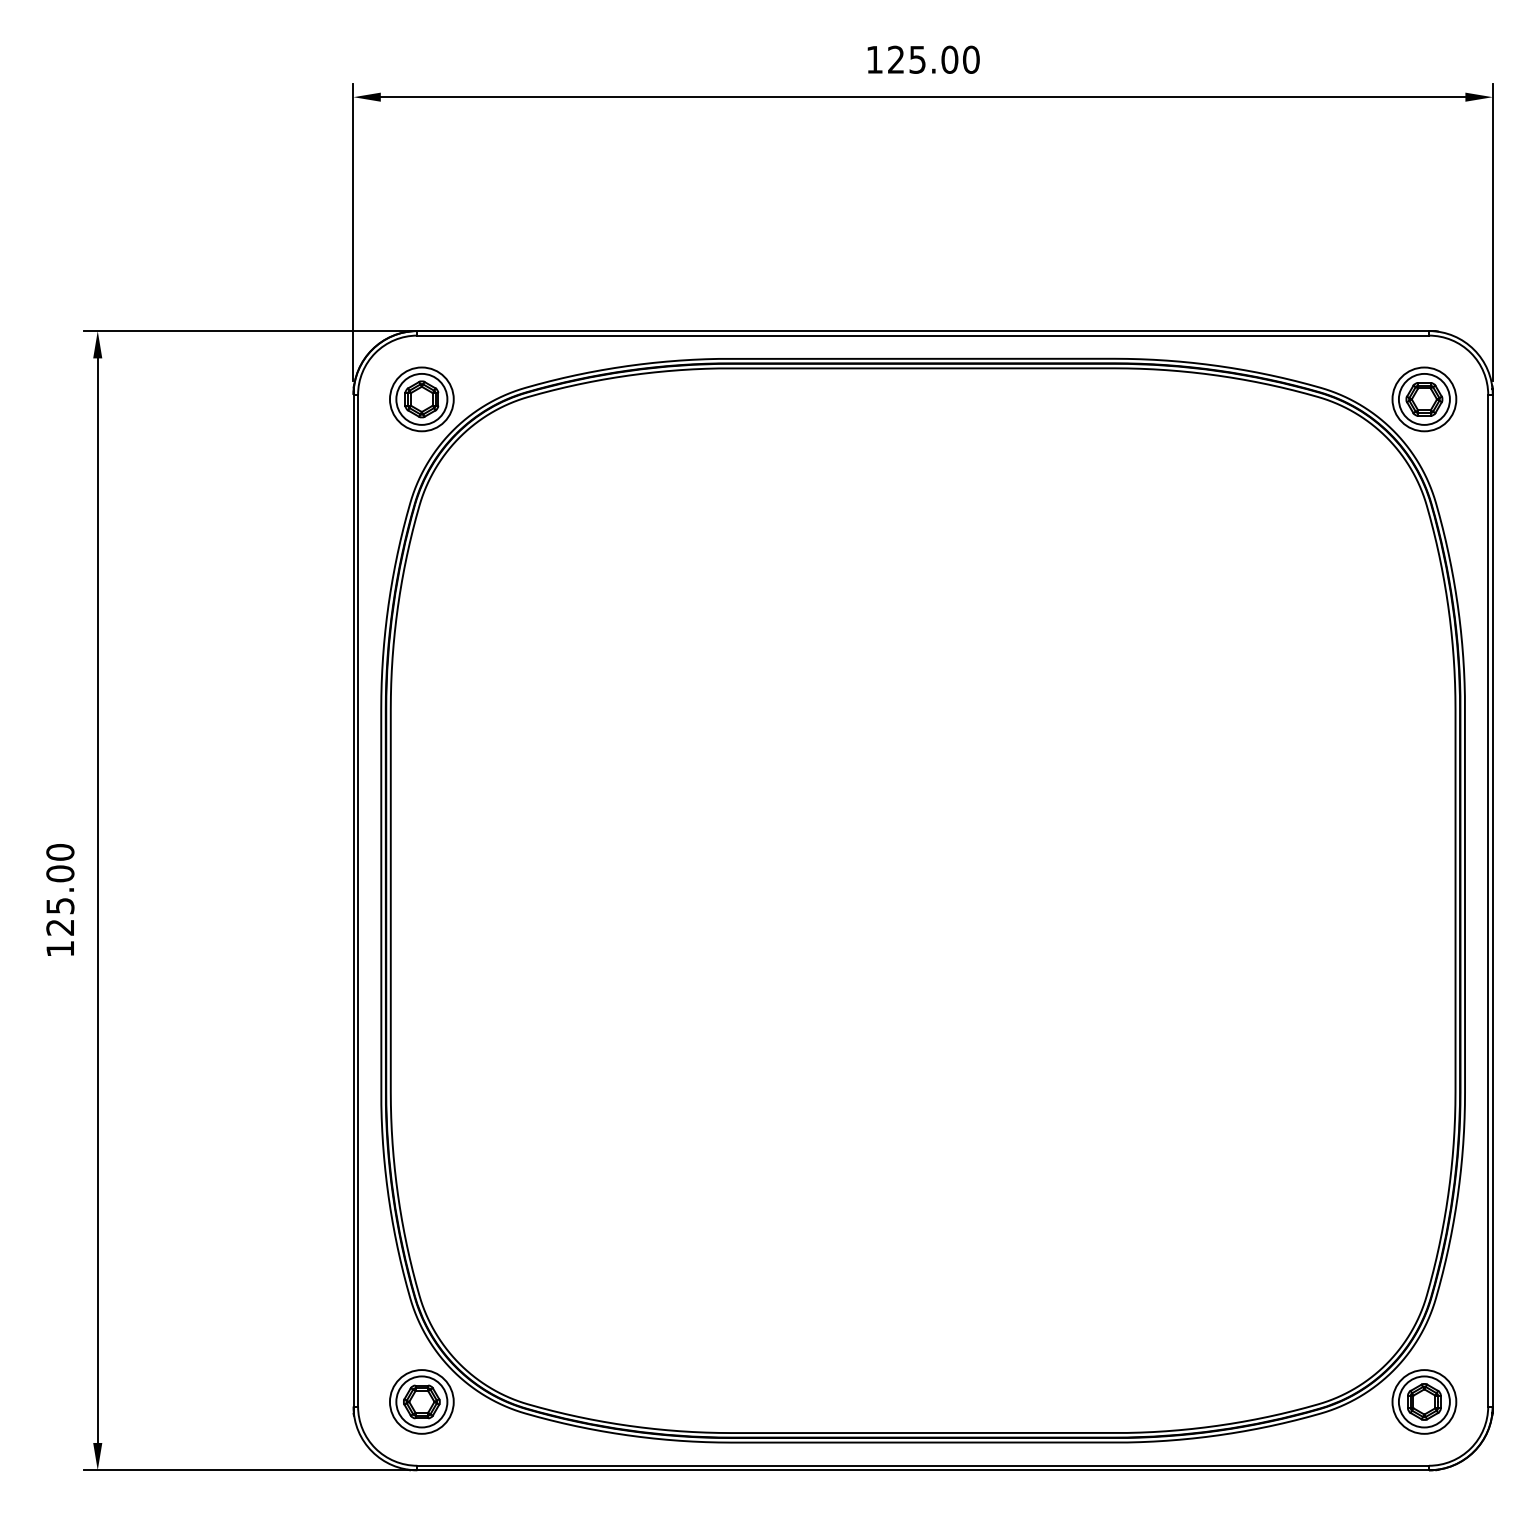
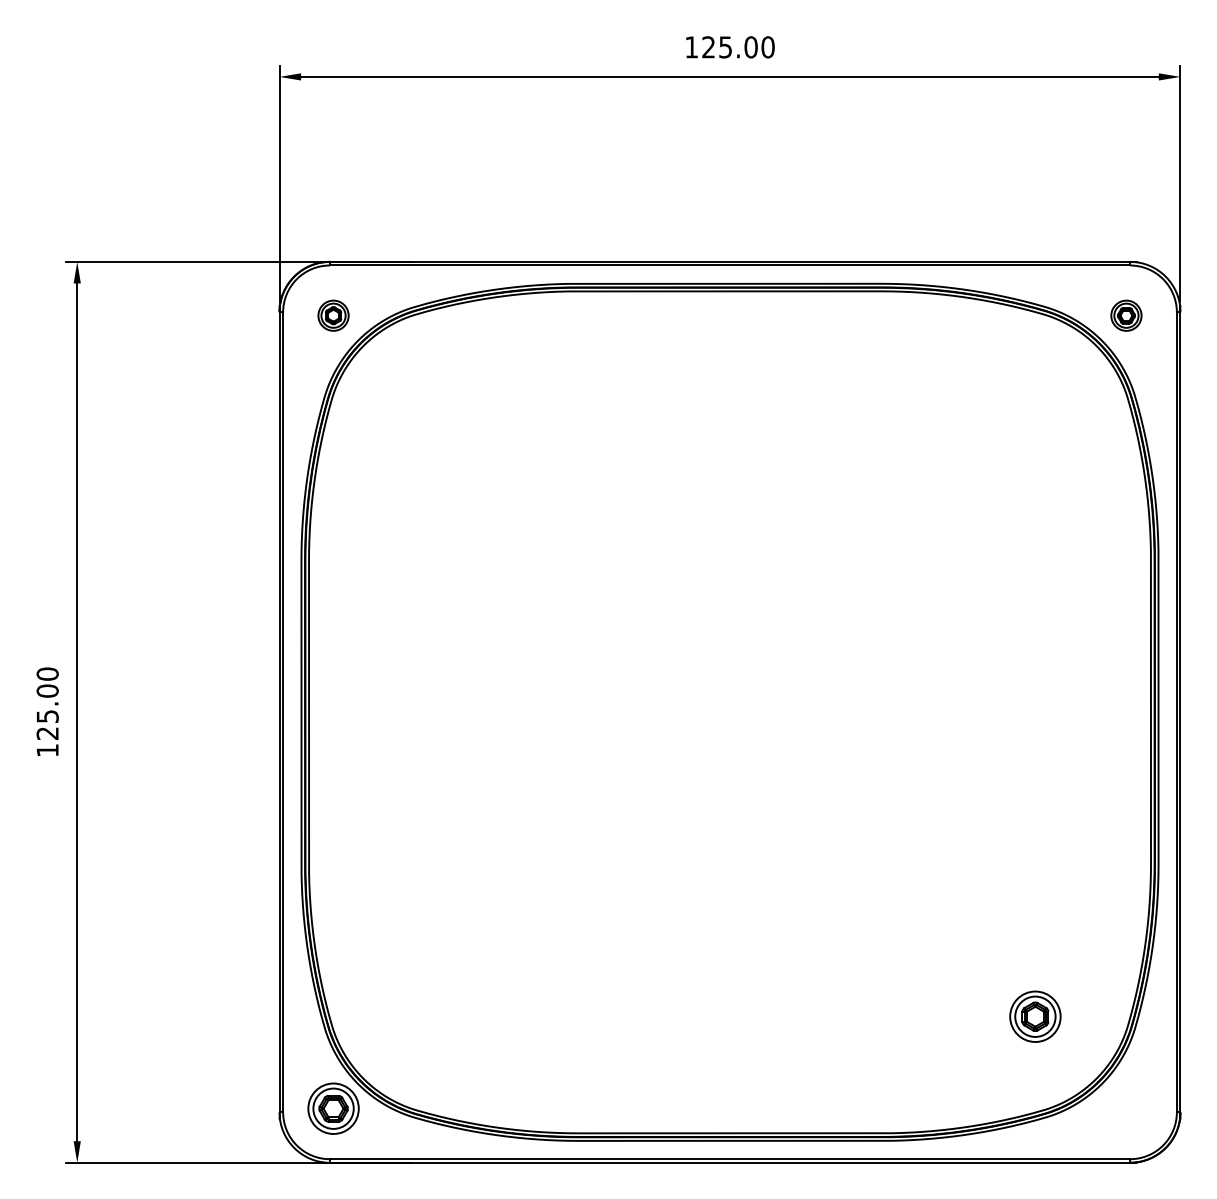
part: (421, 398) -> (333, 315), size x0.6
part: (1424, 398) -> (1126, 315), size x0.6
part: (1424, 1401) -> (1035, 1016), moved

